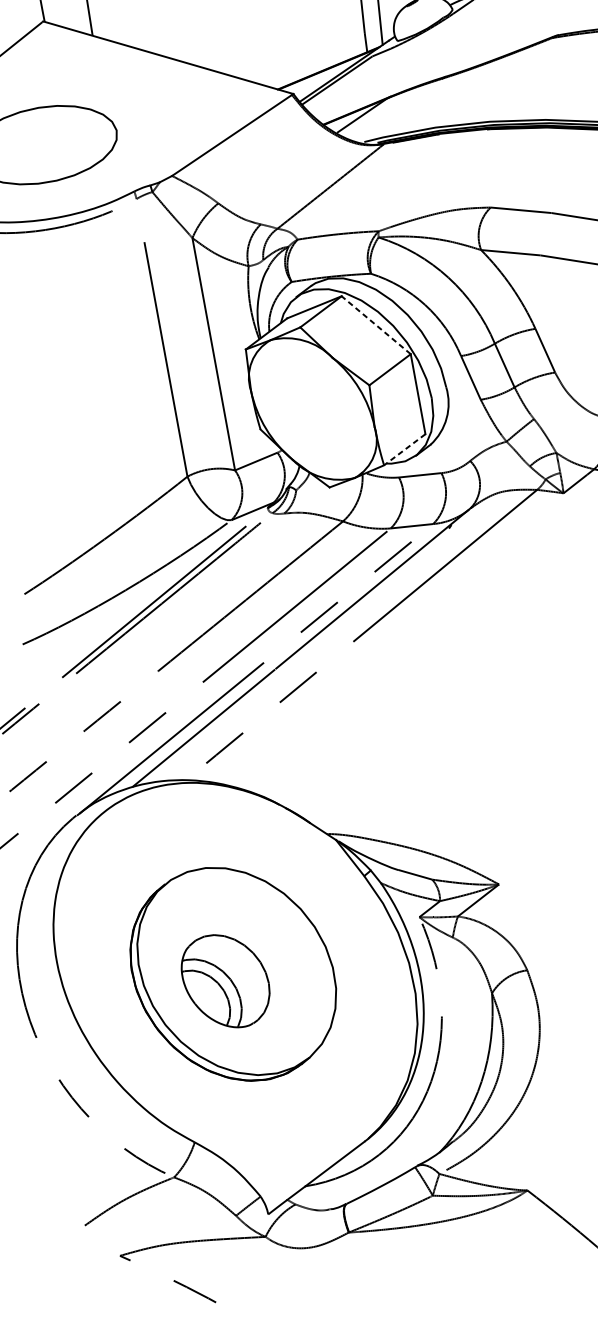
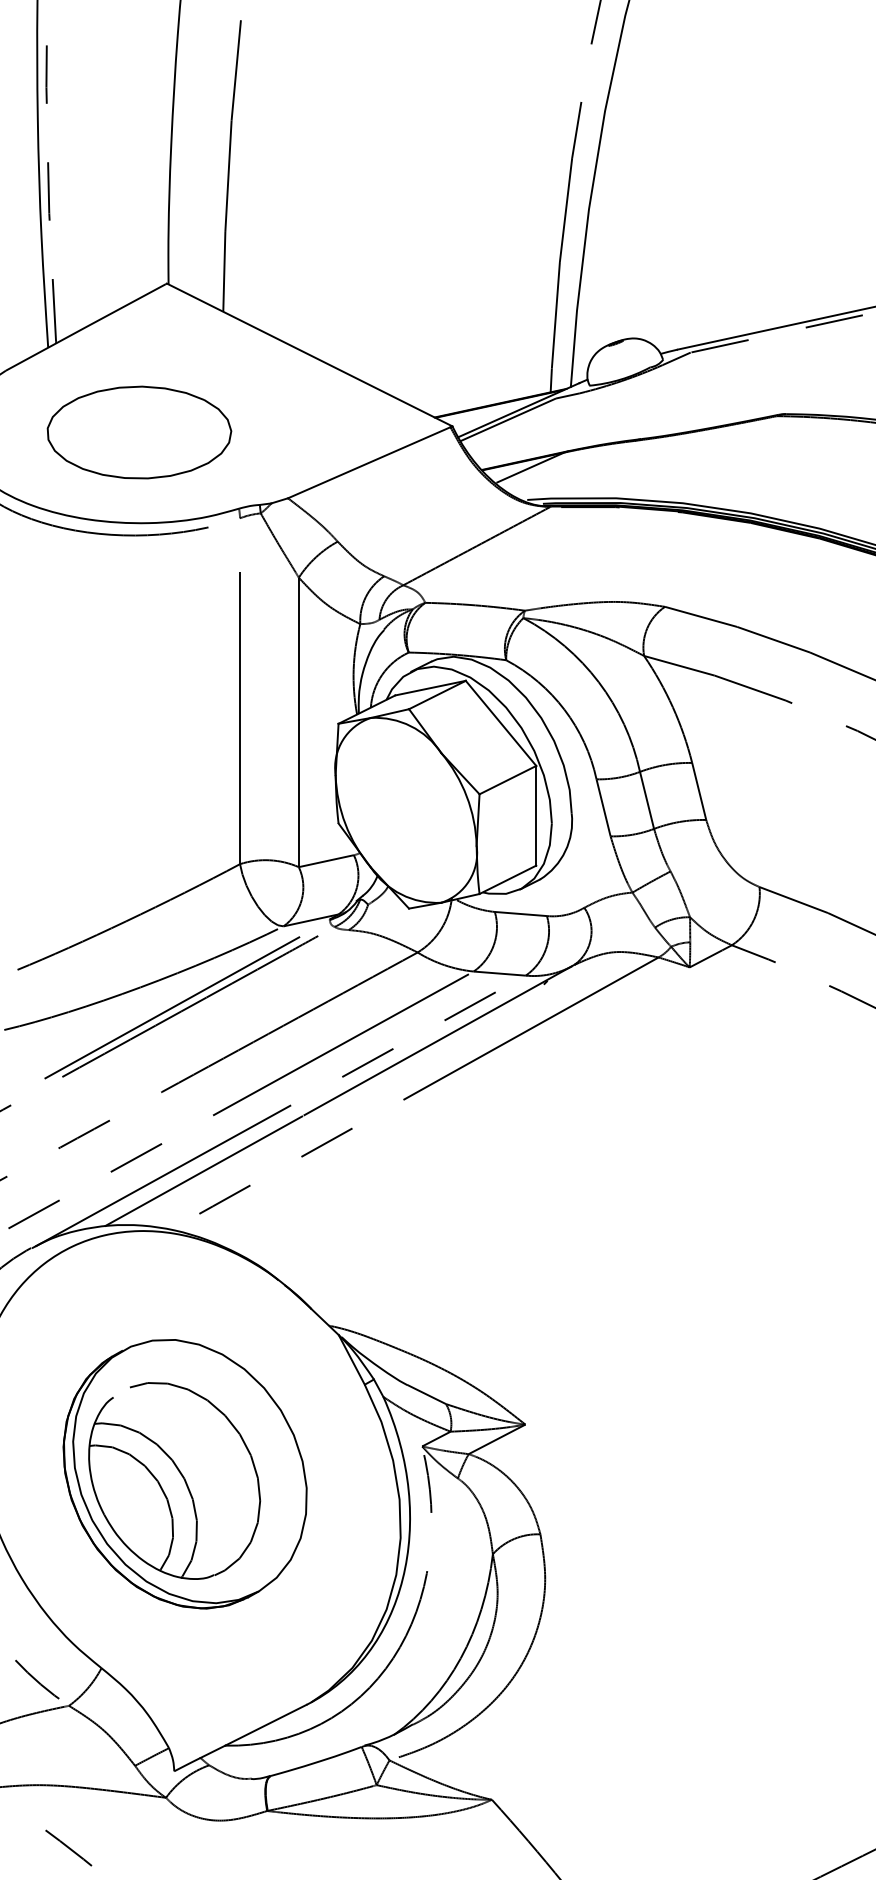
line: (375, 325) -> (500, 723), dashed -> solid
line: (404, 449) -> (507, 879), dashed -> solid
part: (225, 980) -> (174, 1480), size x1.67

